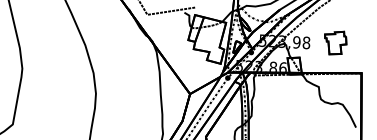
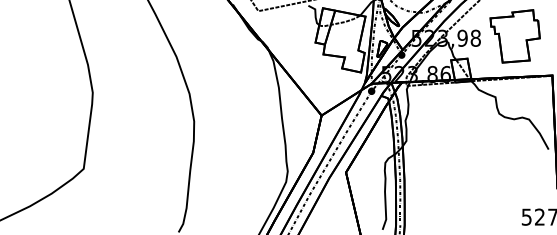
part: (335, 43) -> (514, 36), size x1.67

